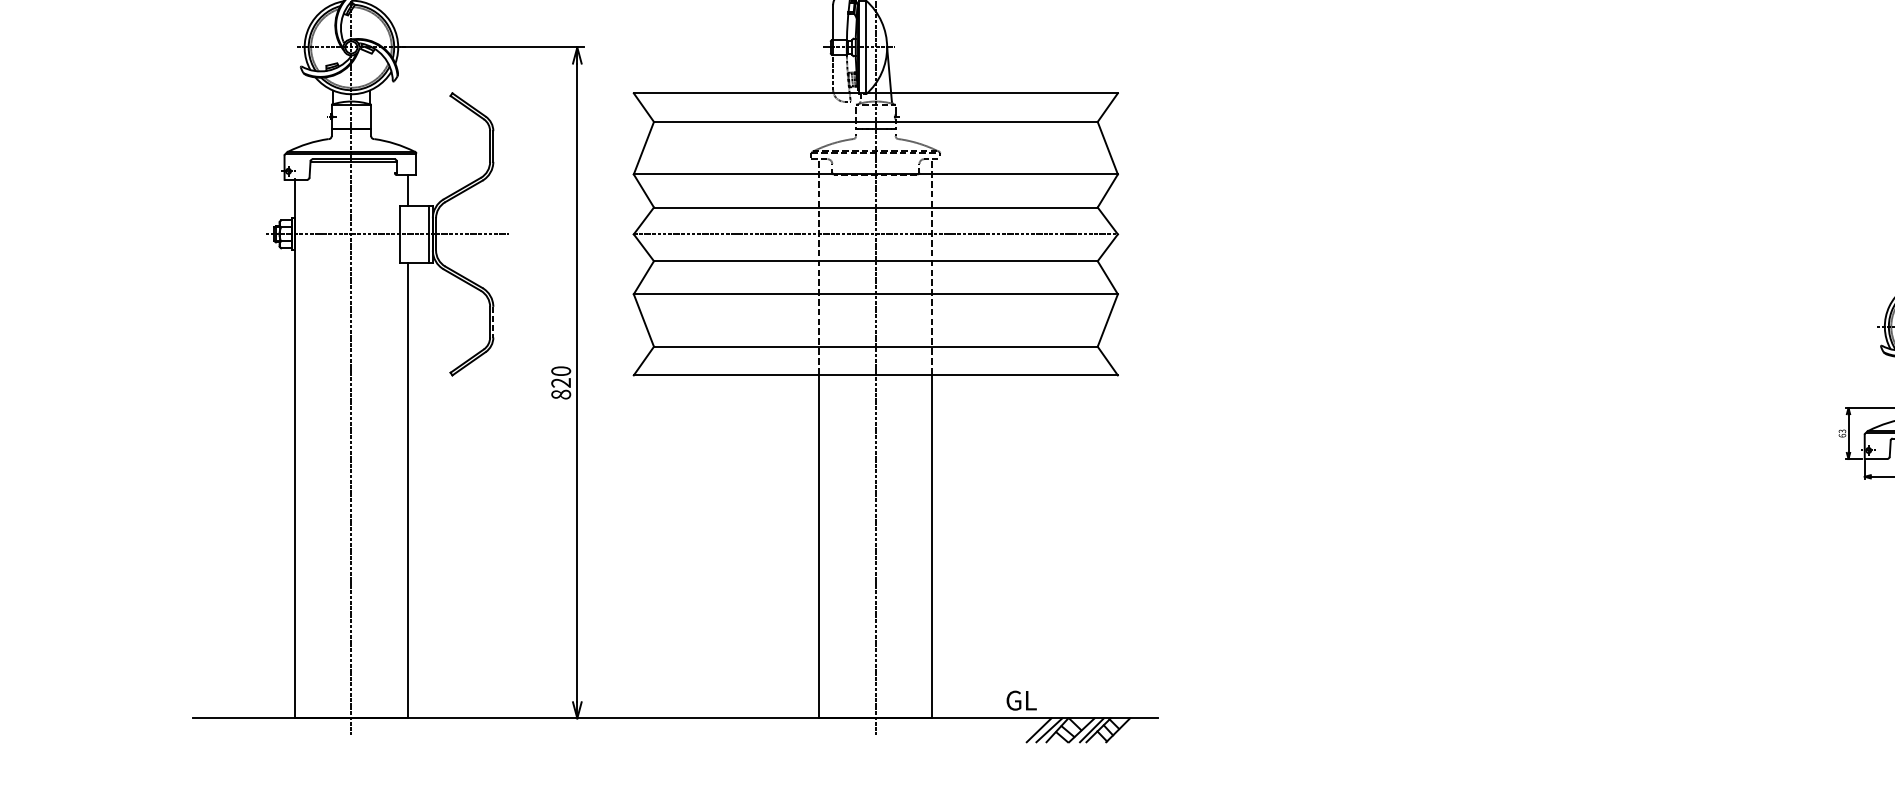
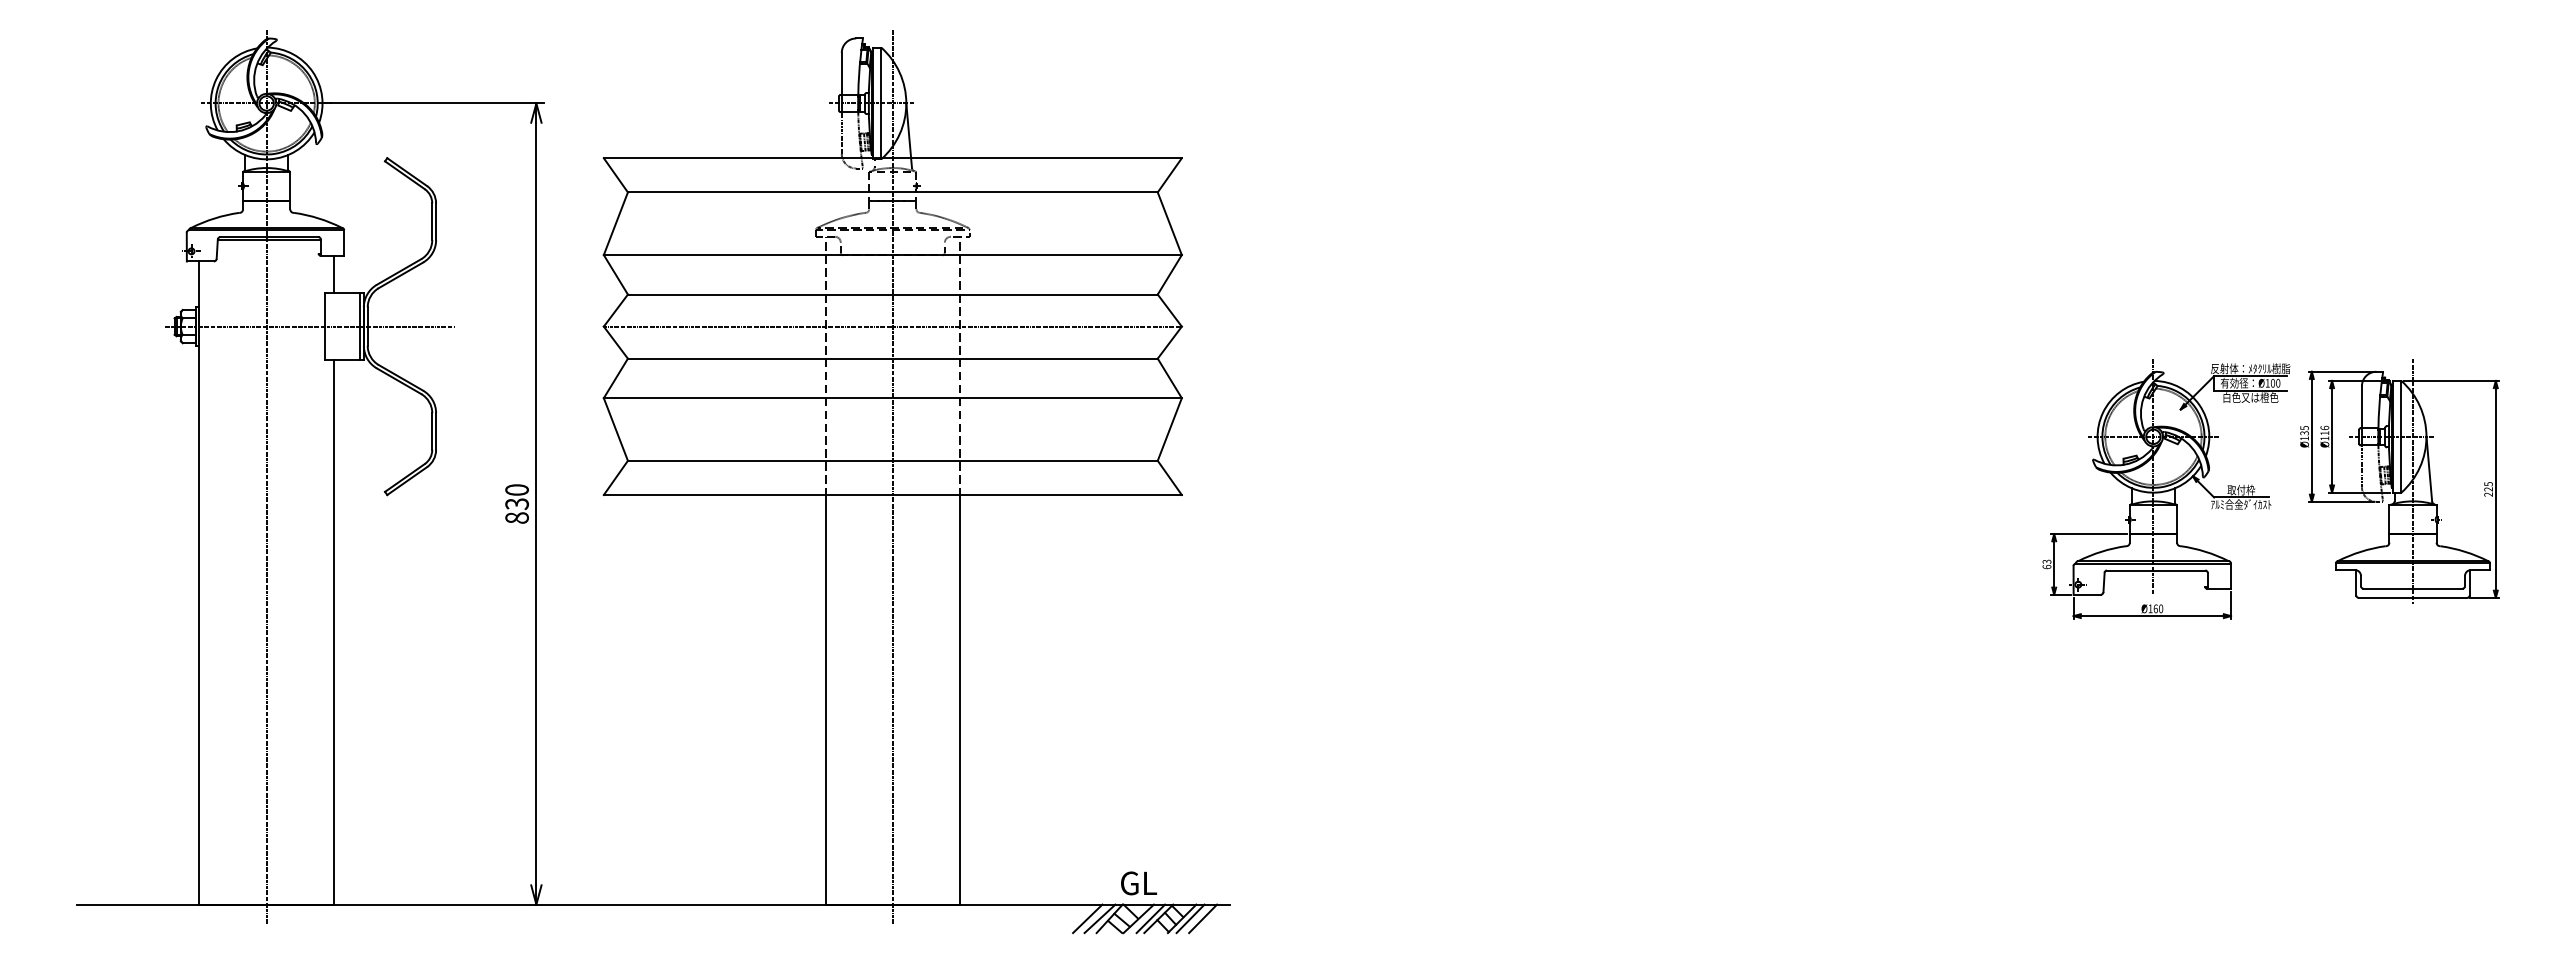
line: (493, 322) -> (436, 431), dashed -> solid
text: (561, 382) -> (517, 503), 820 -> 830
text: (1022, 700) -> (1139, 883), moved
line: (1125, 730) -> (1190, 918), added
line: (1136, 730) -> (1203, 918), added

